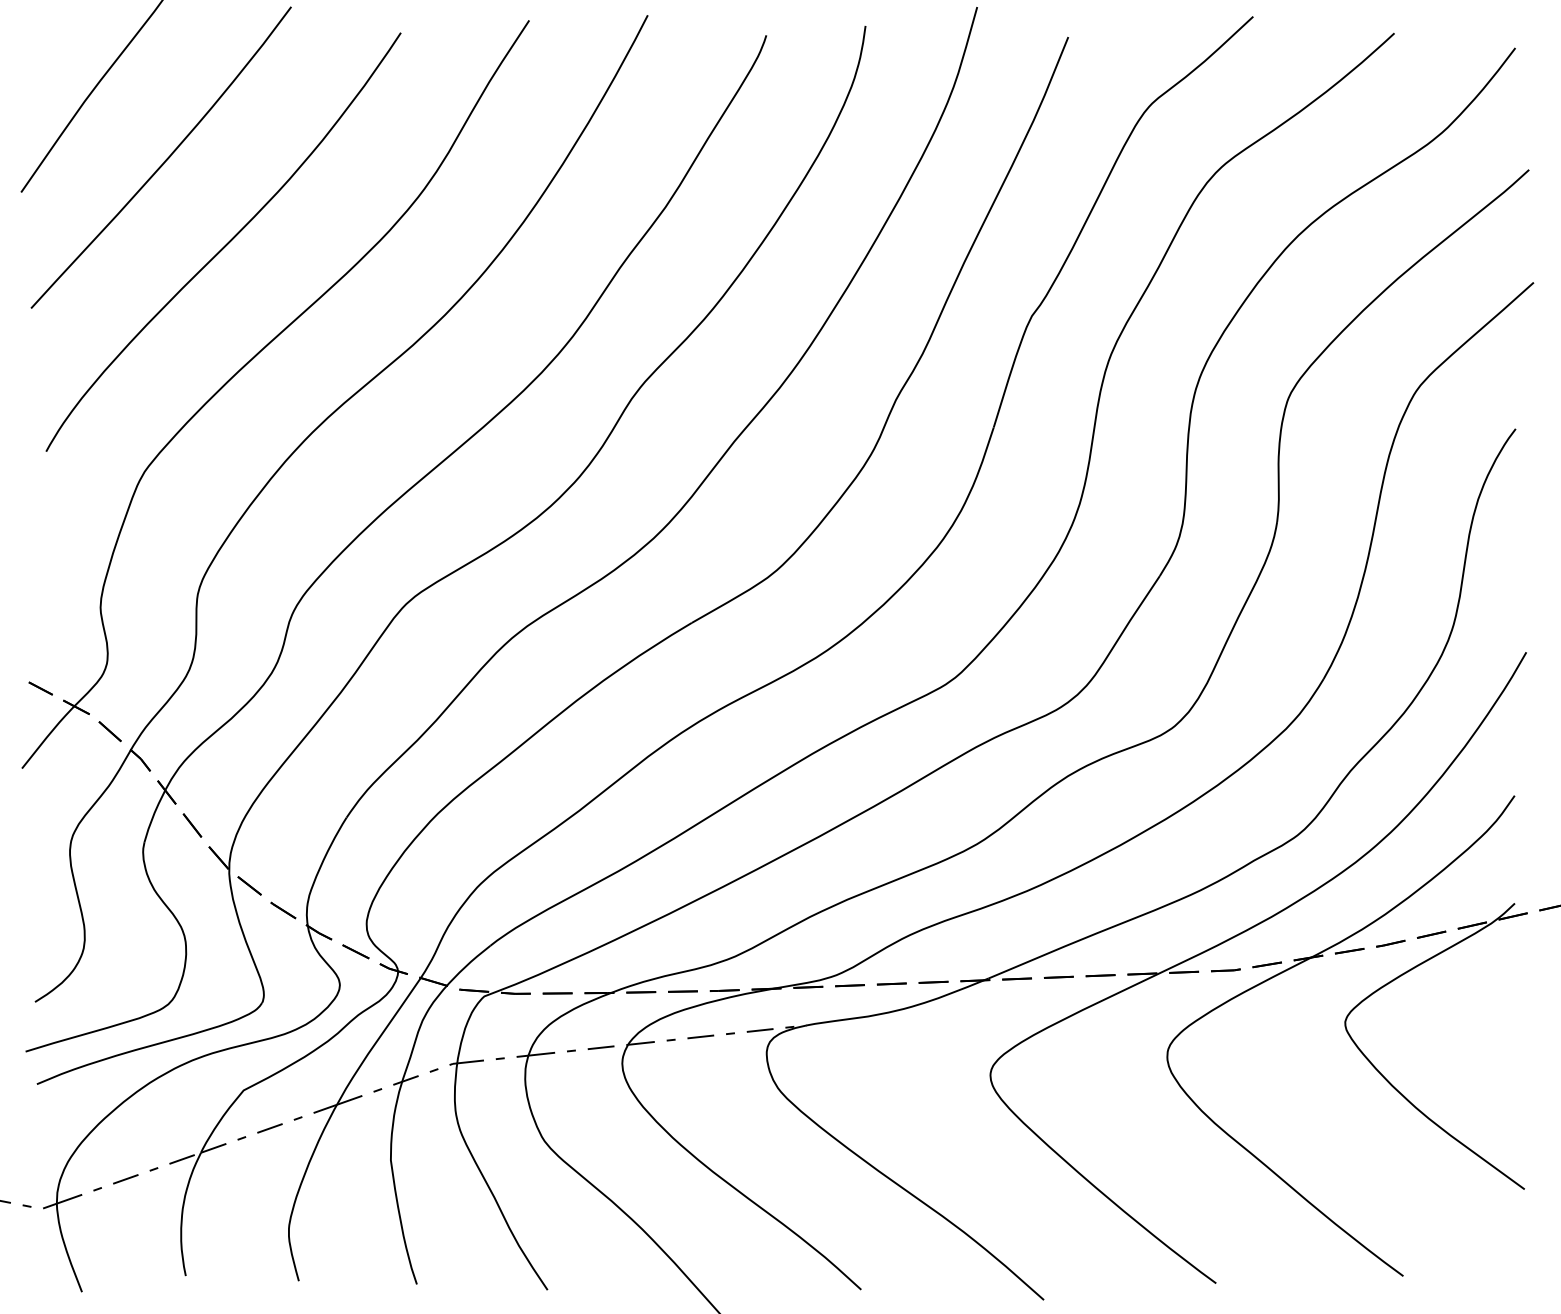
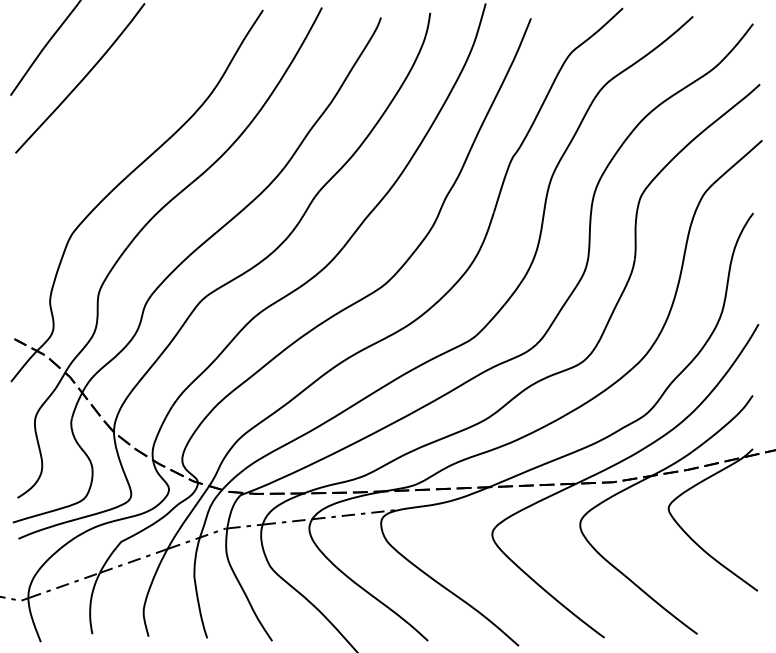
curve: (224, 244) -> (111, 121), removed

